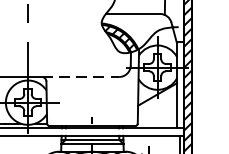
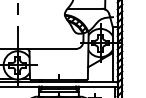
line: (80, 77) -> (51, 49), dashed -> solid

